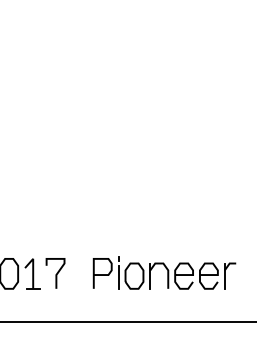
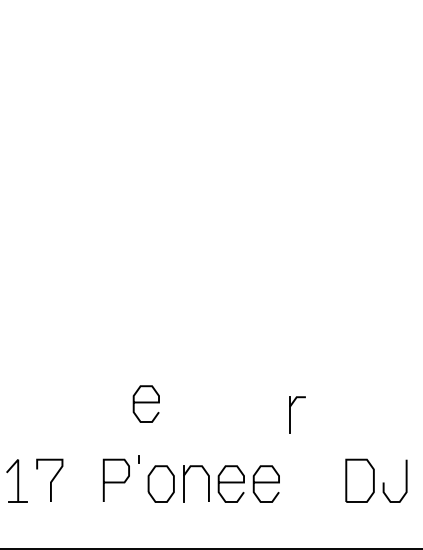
curve: (123, 219) -> (145, 403), added
part: (225, 275) -> (290, 414), moved
line: (118, 277) -> (138, 485), removed

